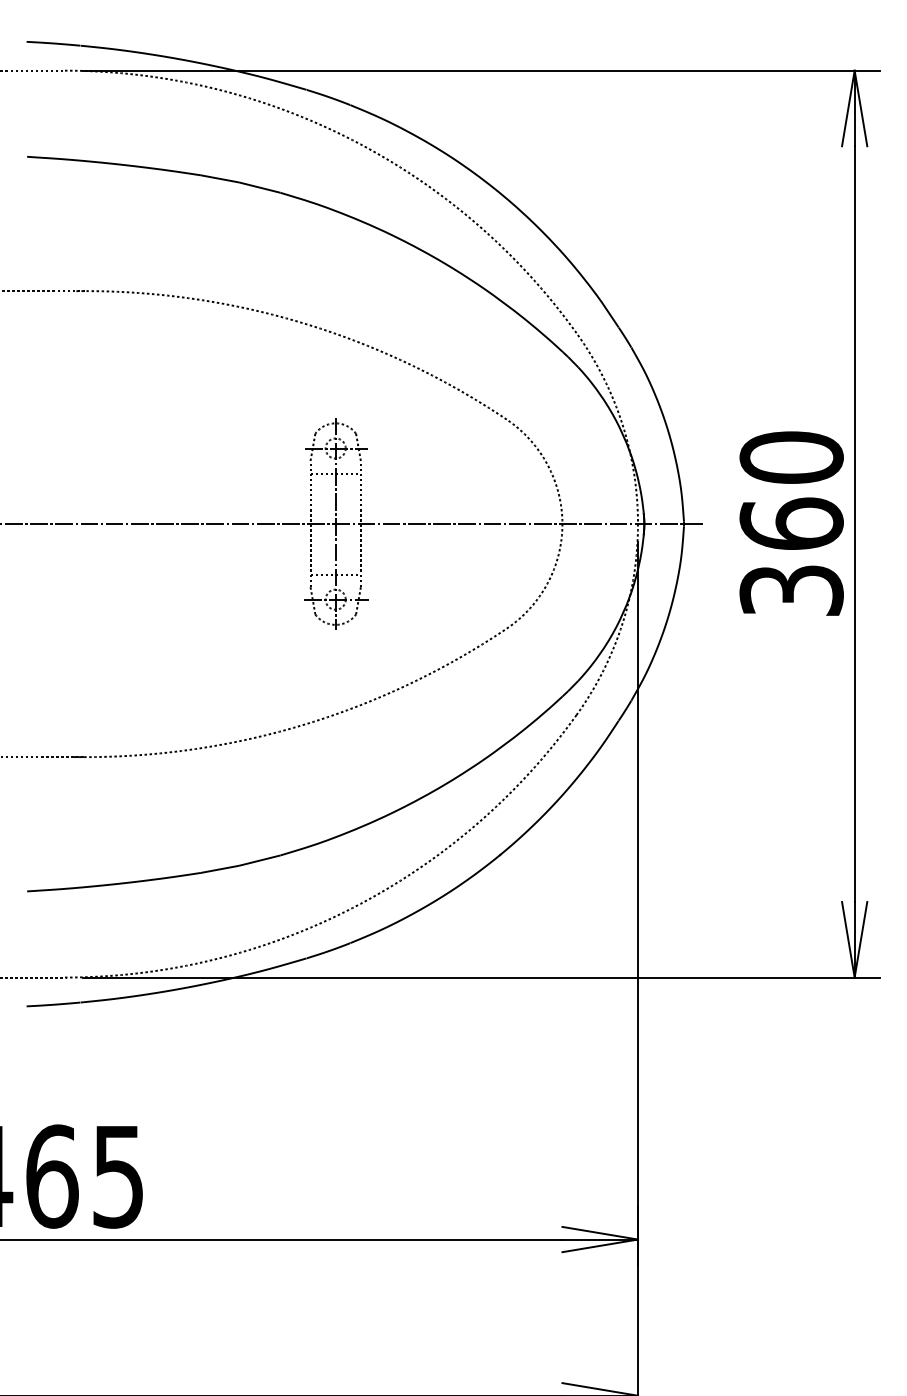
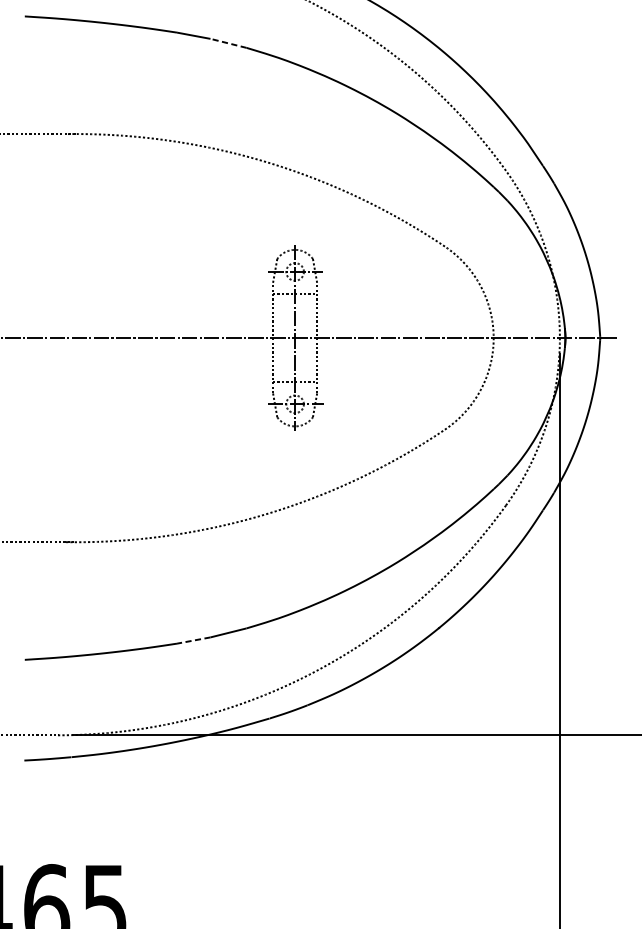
line: (259, 187) -> (228, 43), solid -> dashed
line: (219, 869) -> (193, 640), solid -> dashed

